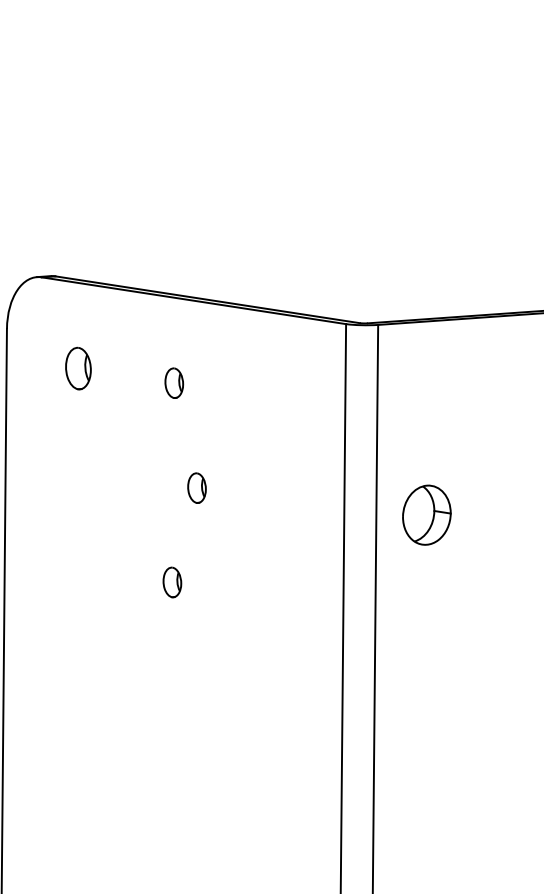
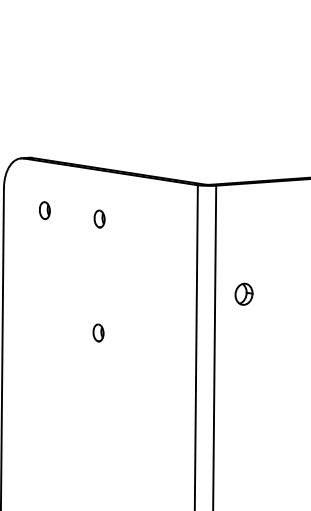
part: (77, 368) -> (44, 210), size x0.71
part: (196, 487) -> (112, 278), removed
part: (425, 513) -> (243, 293), size x0.62

